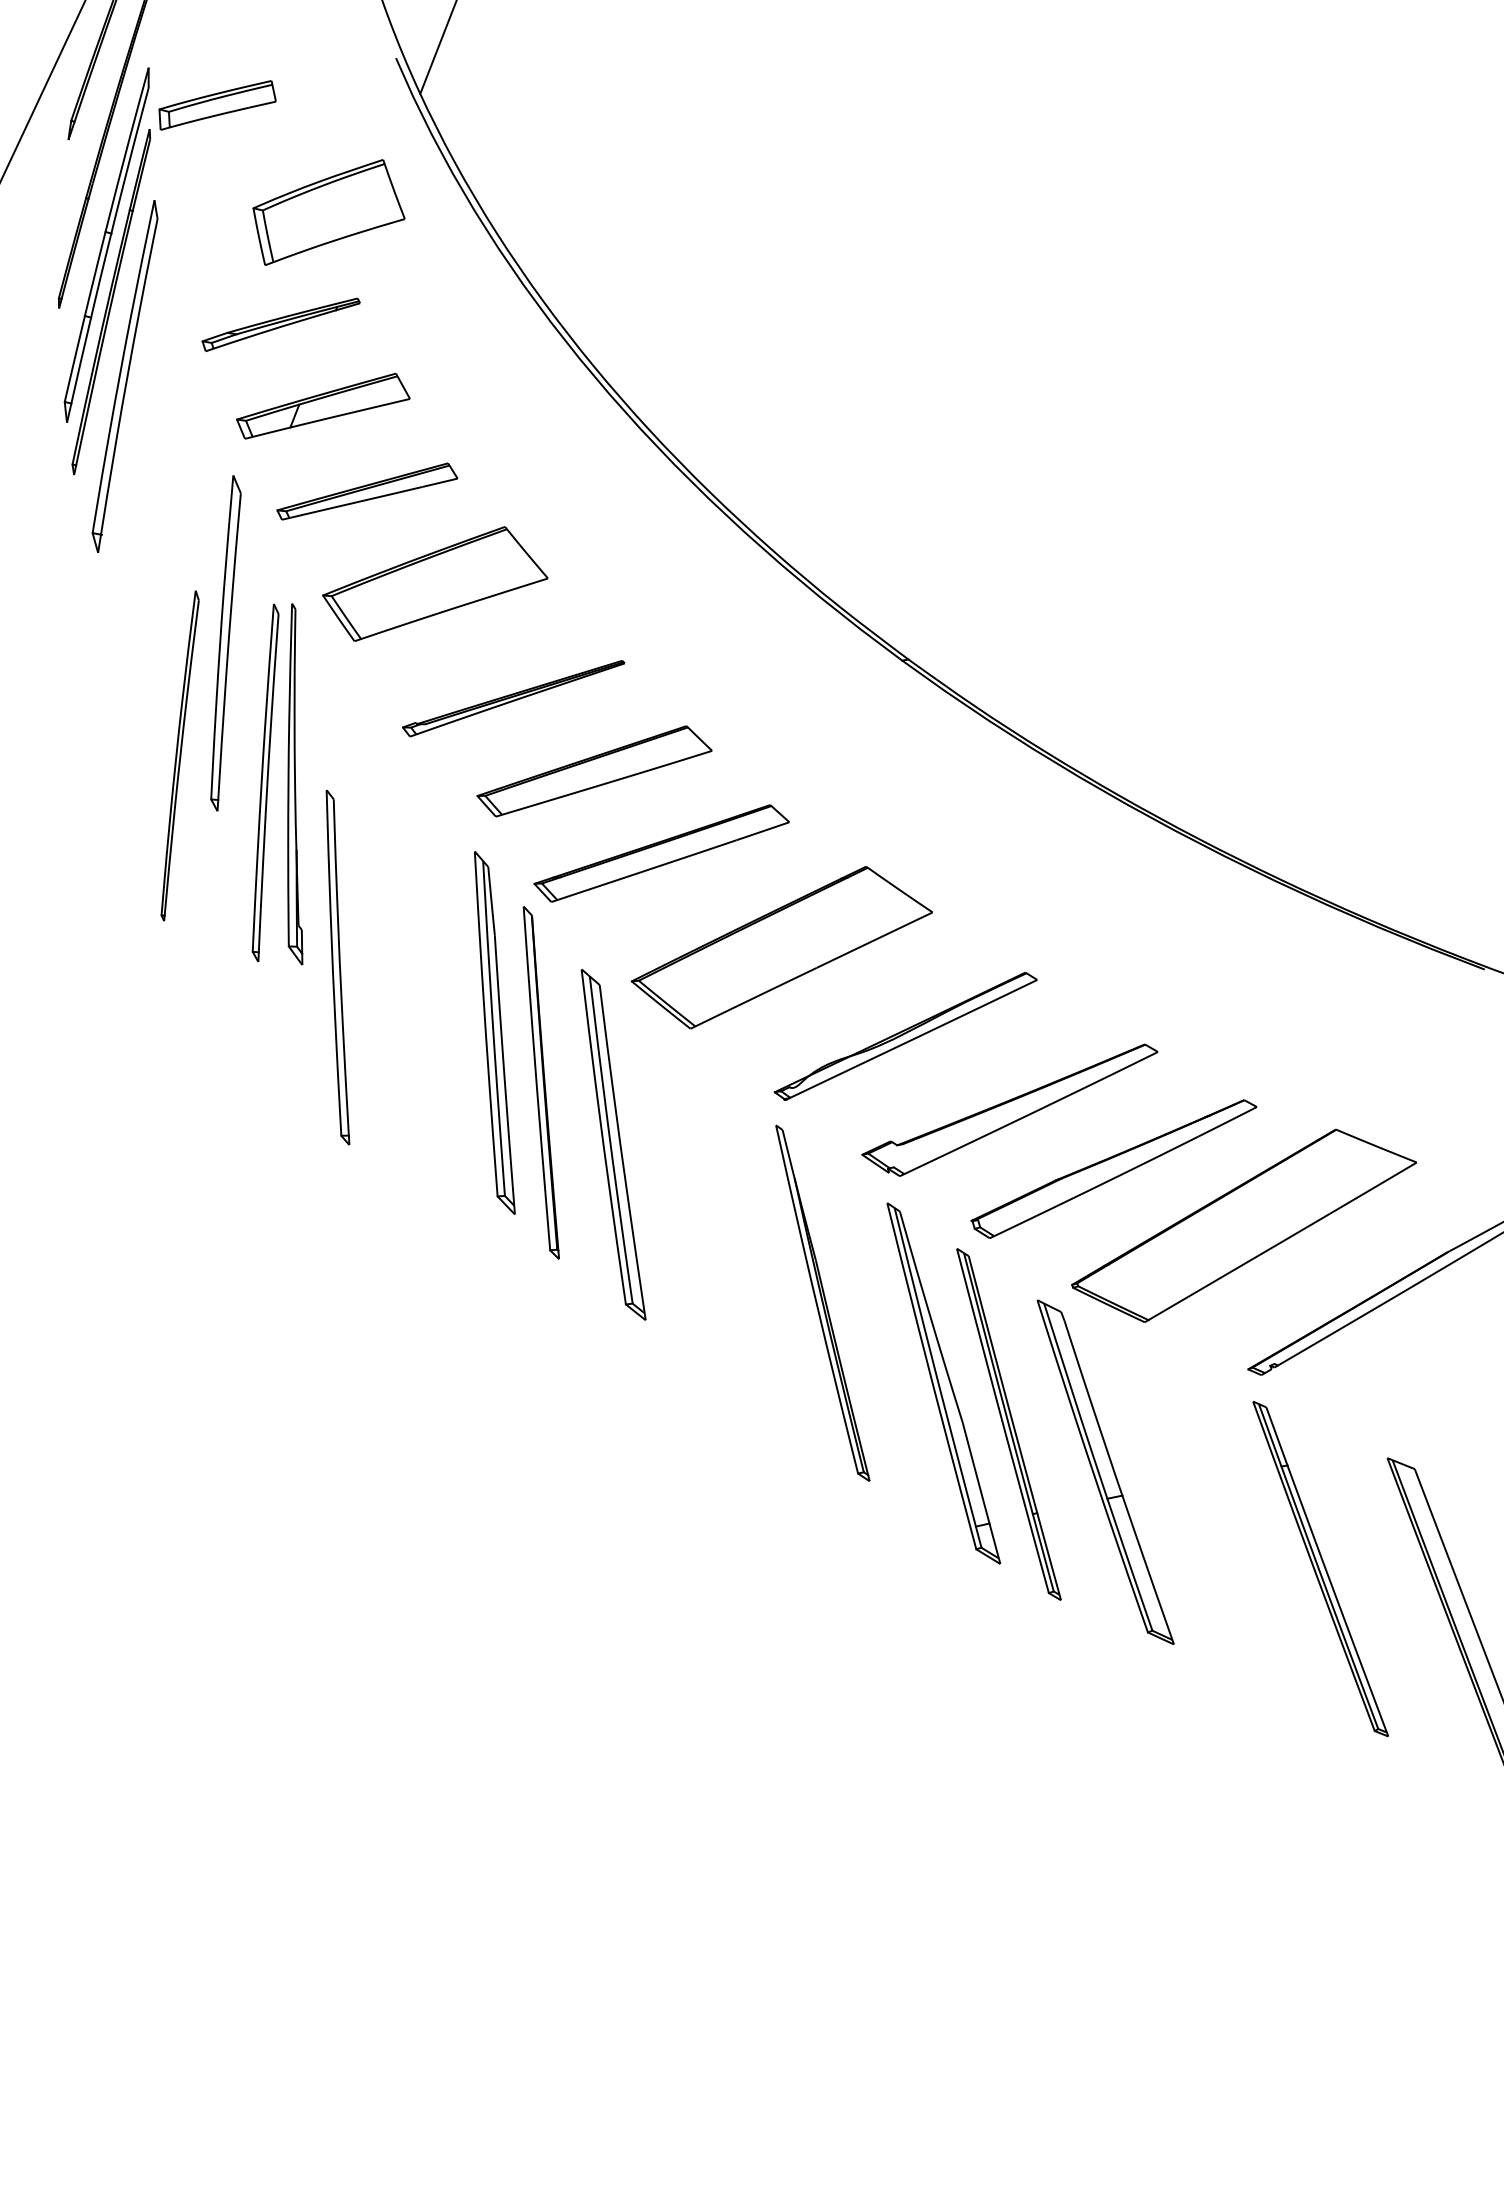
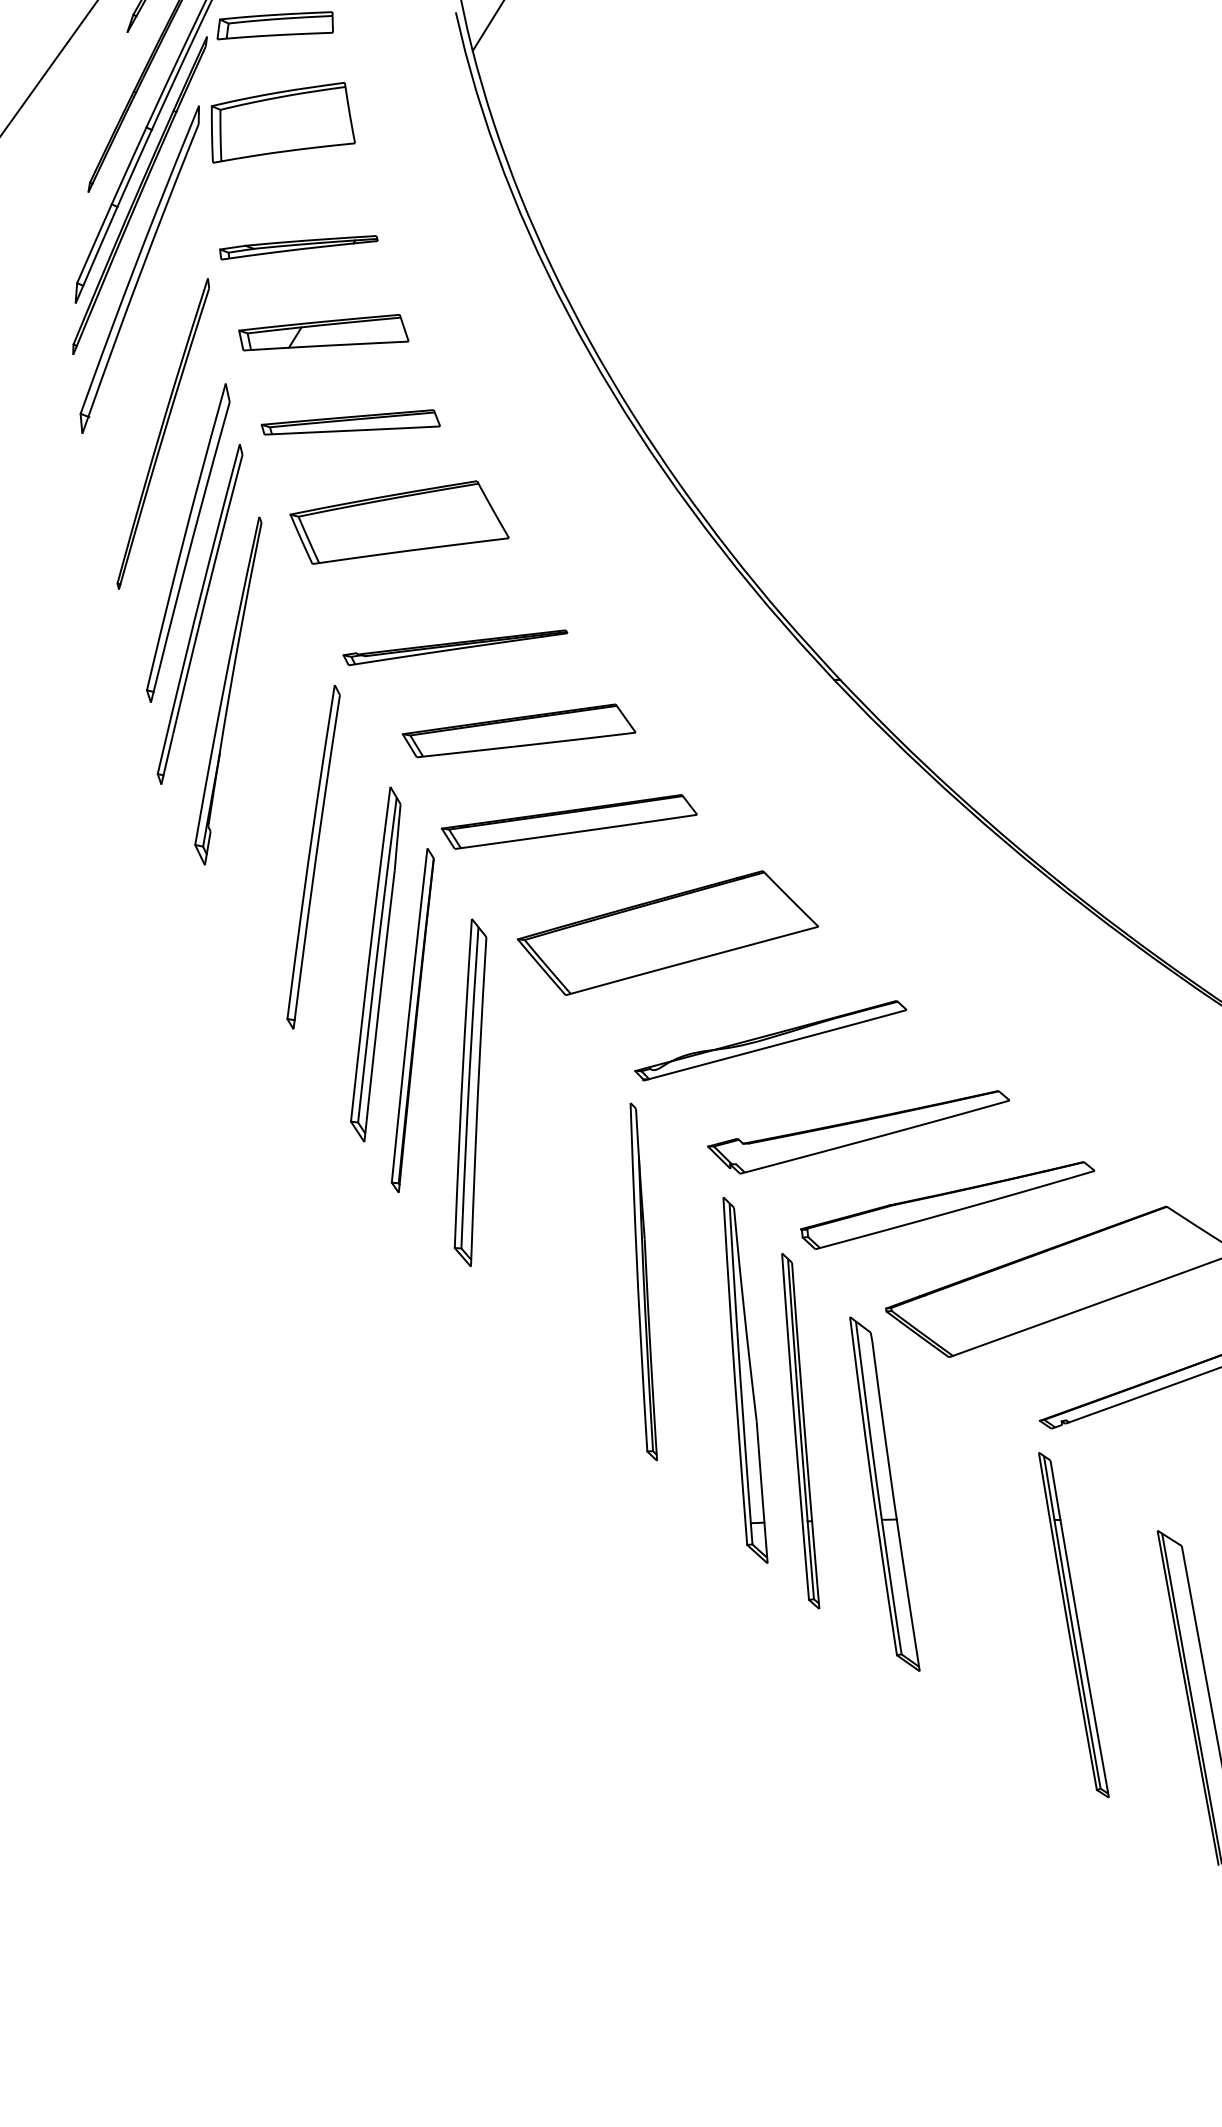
part: (328, 212) -> (283, 123), moved
part: (179, 755) -> (163, 433), moved
part: (265, 782) -> (200, 613), moved
part: (337, 967) -> (313, 857), moved

